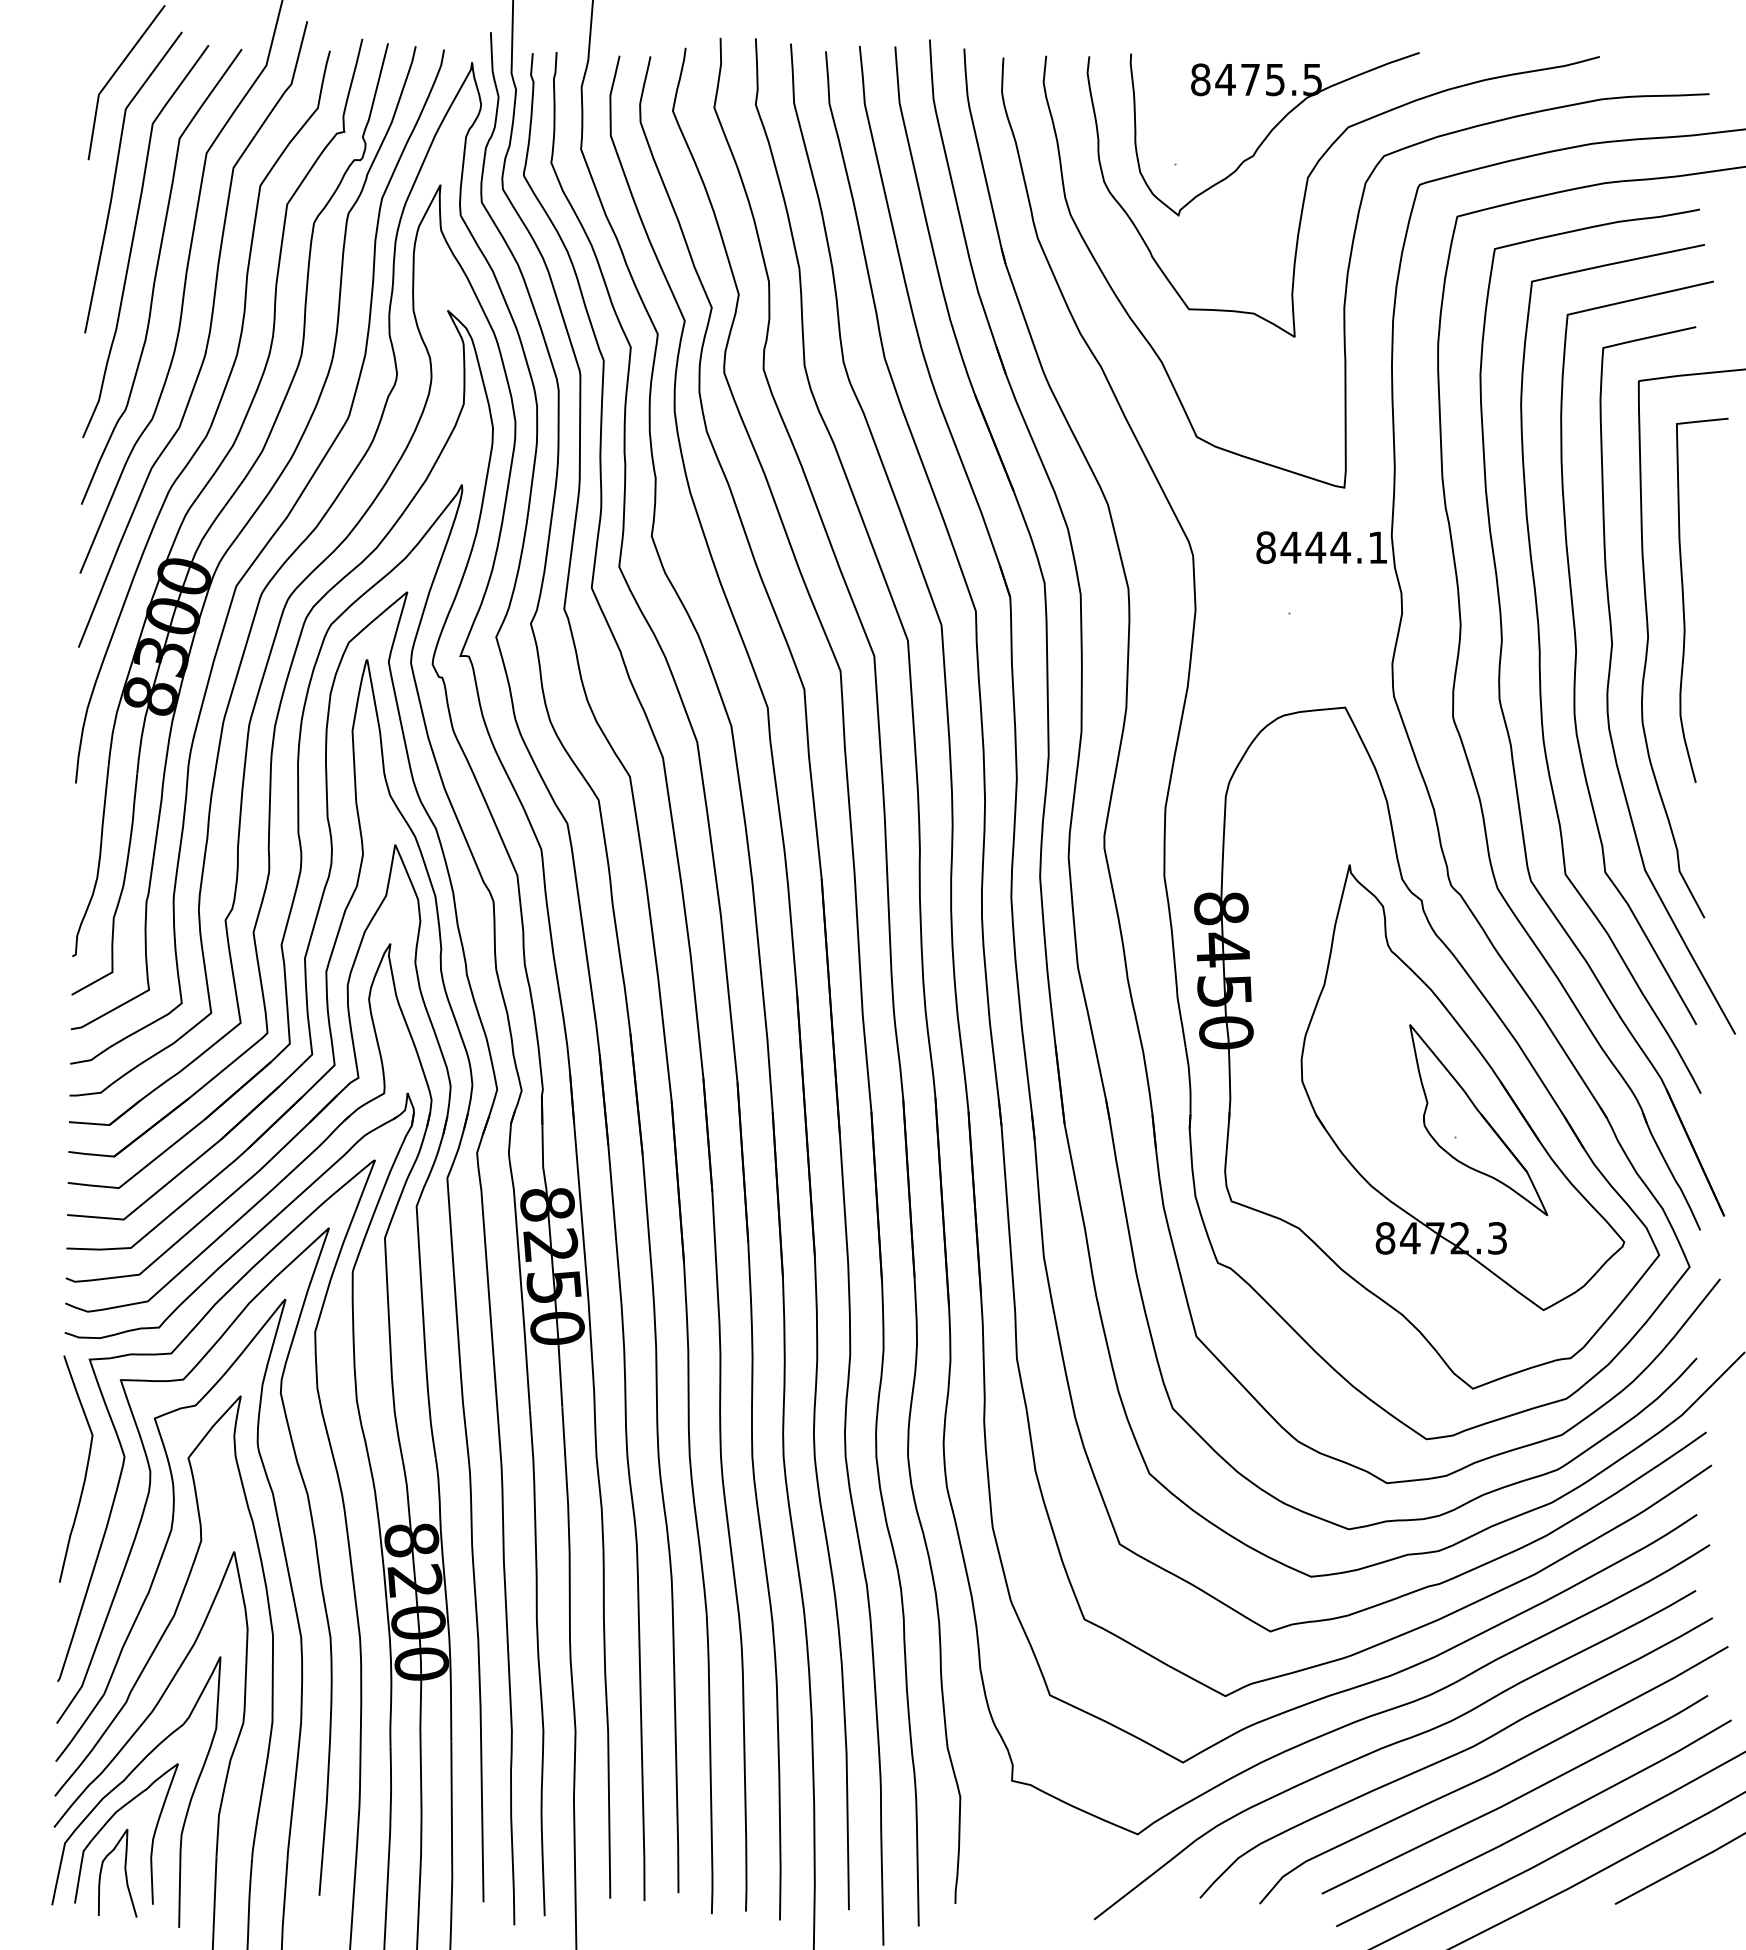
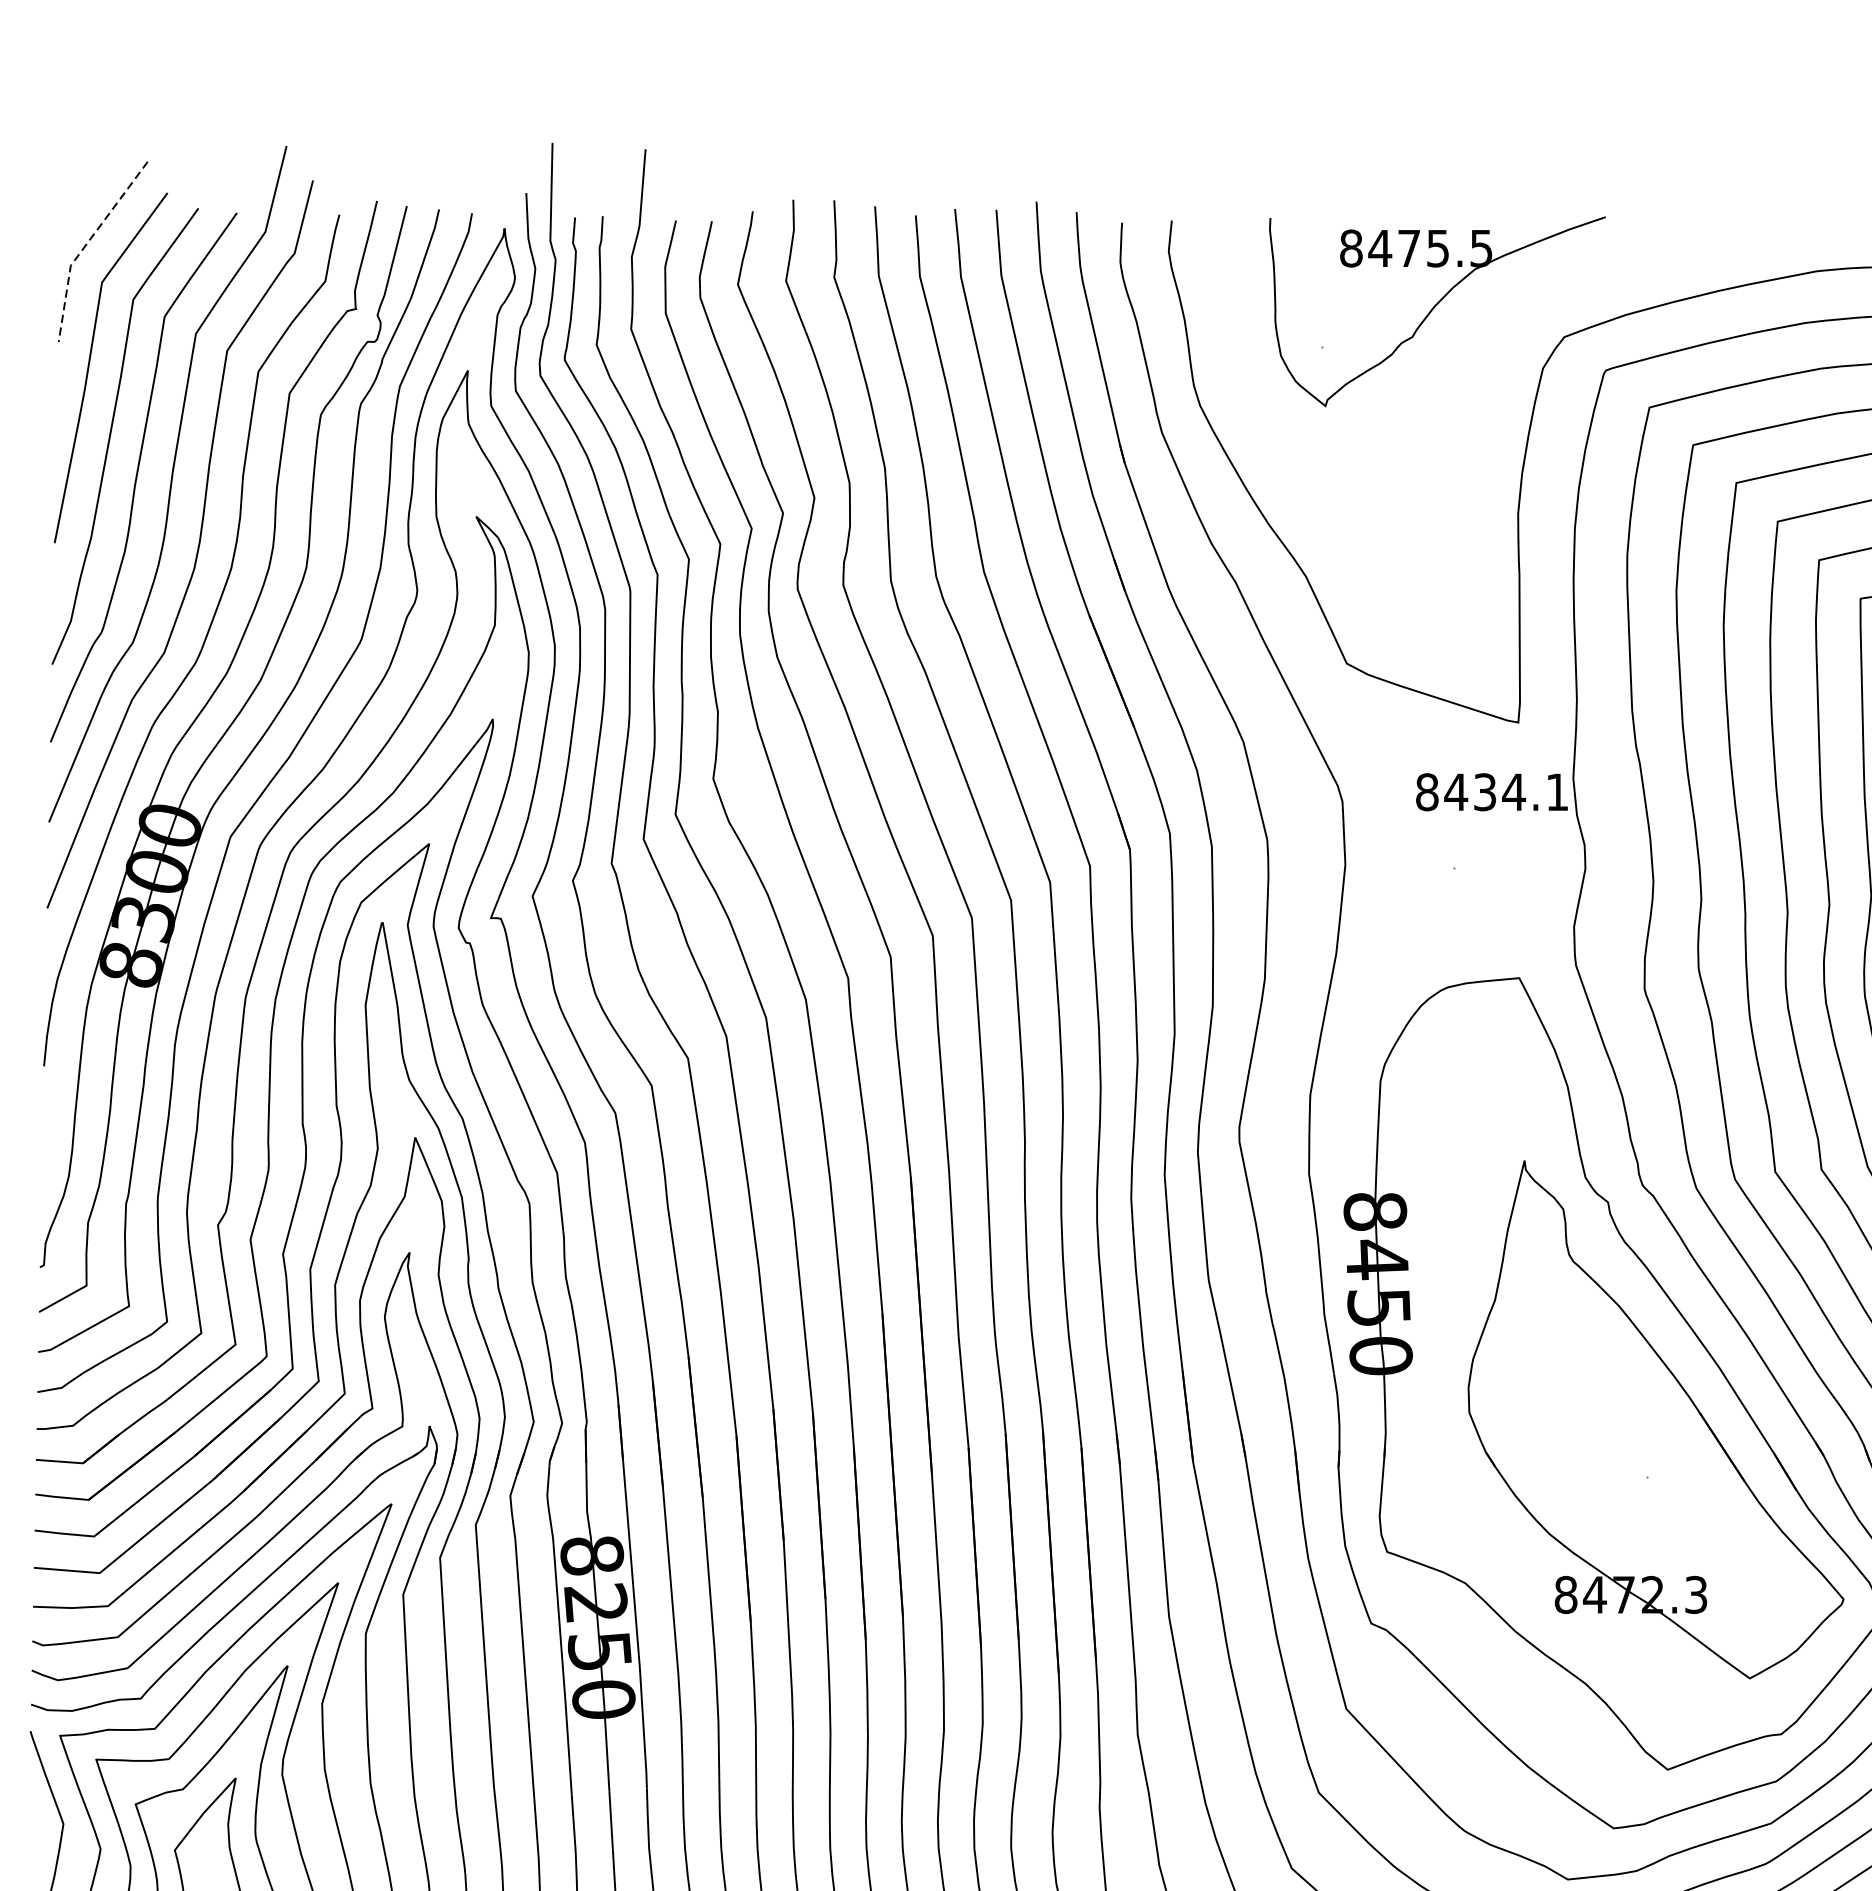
line: (111, 77) -> (85, 245), solid -> dashed
curve: (1306, 193) -> (1474, 380), removed
text: (1315, 547) -> (1484, 792), 8444.1 -> 8434.1
part: (1478, 1119) -> (1674, 1456), removed

